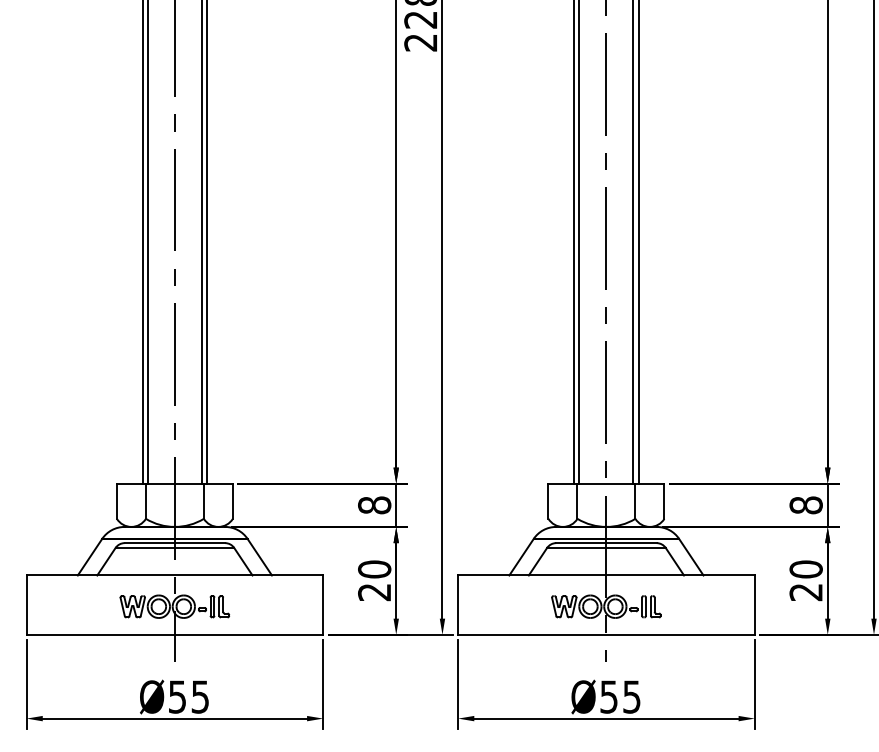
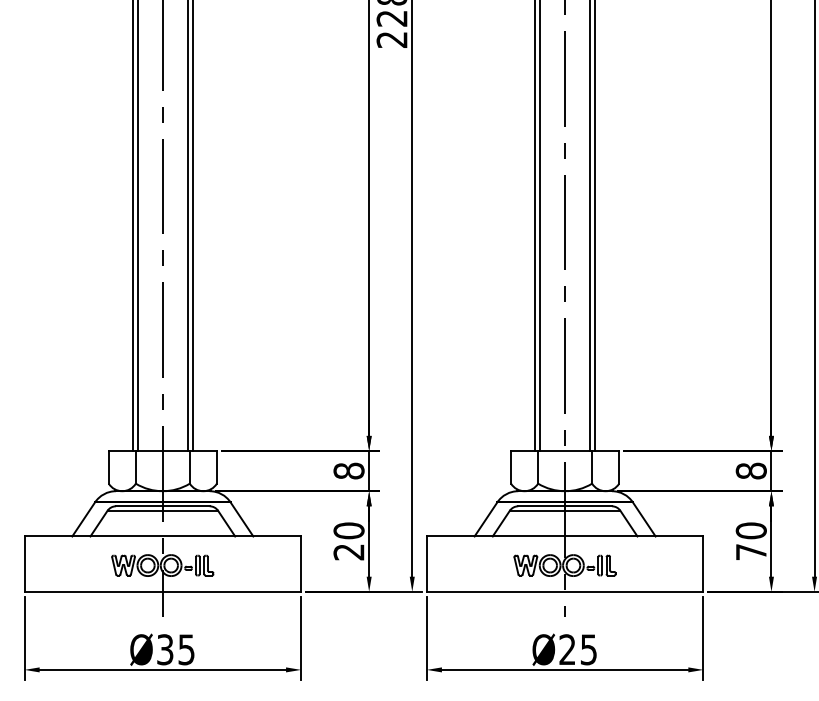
text: (805, 592) -> (750, 552), 20 -> 70
text: (177, 696) -> (165, 649), Ø55 -> Ø35
text: (608, 696) -> (567, 649), Ø55 -> Ø25

